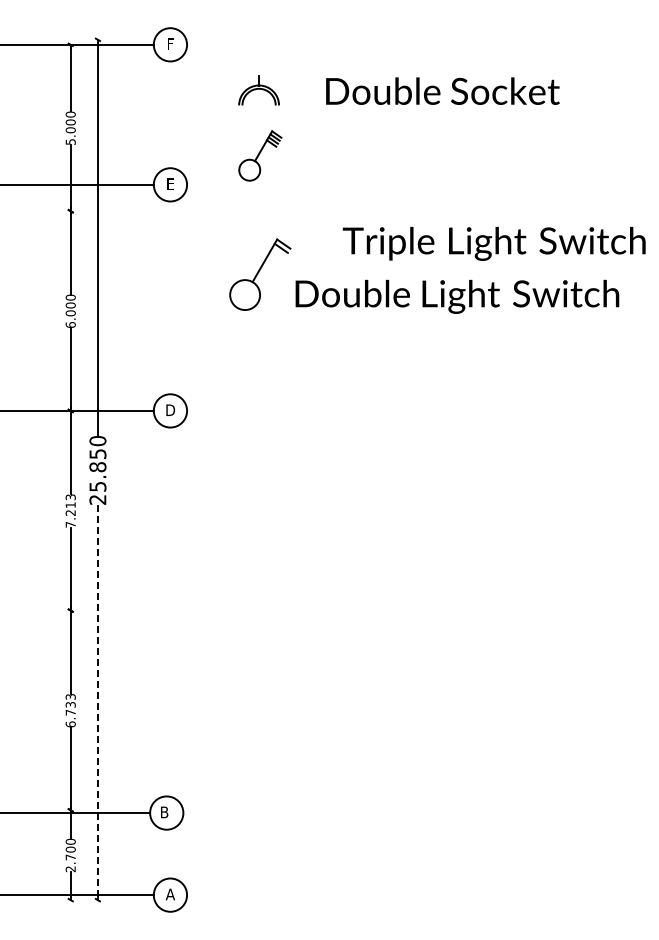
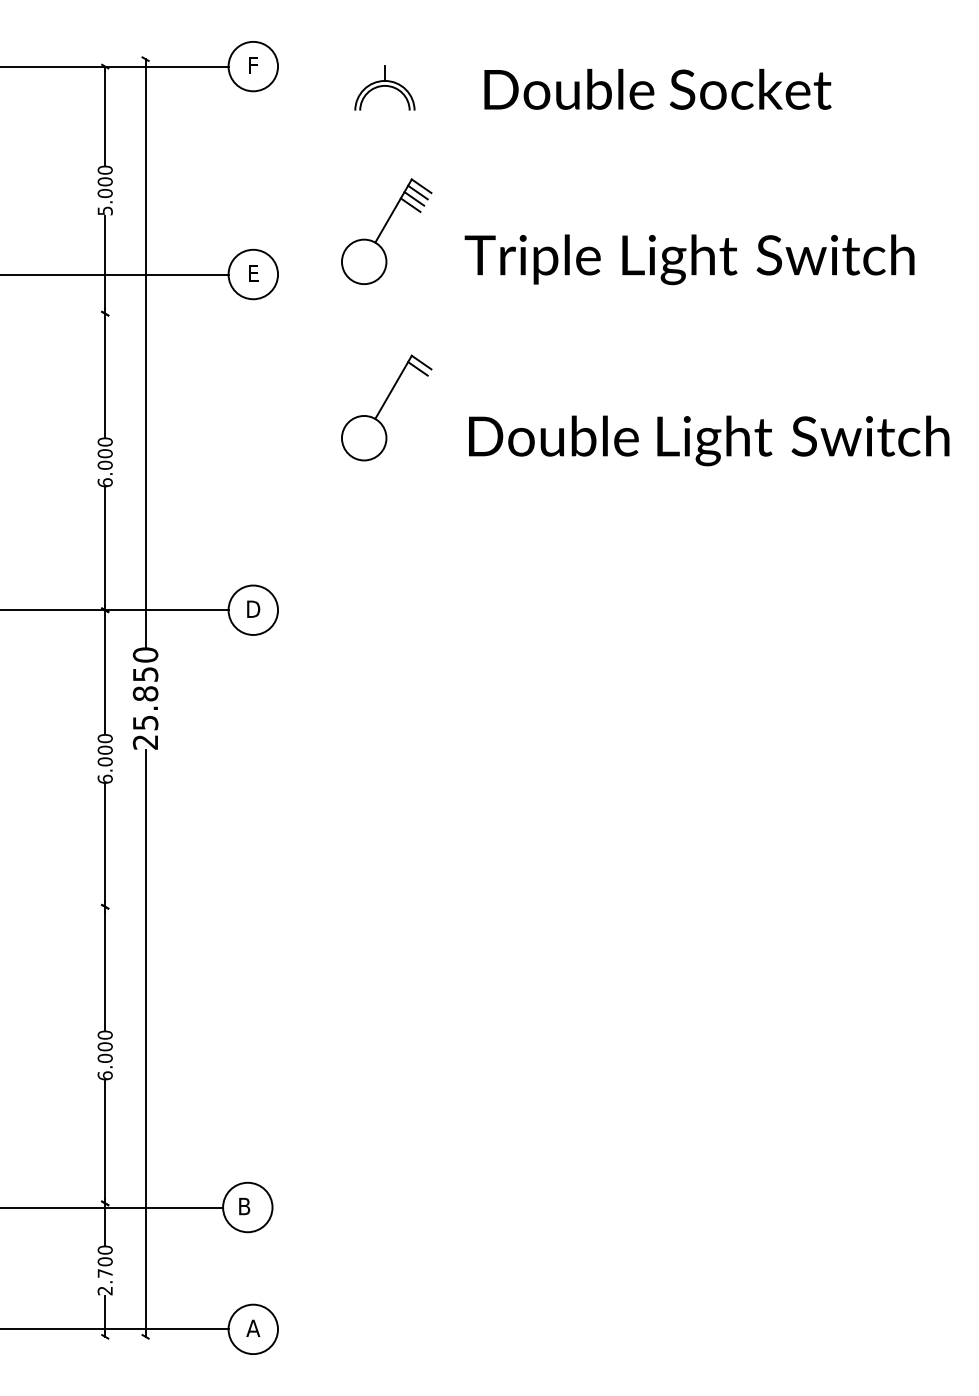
part: (258, 90) -> (384, 88), moved
text: (442, 90) -> (657, 88), moved
part: (260, 155) -> (387, 230), size x1.43
text: (493, 243) -> (688, 259), moved
text: (457, 296) -> (709, 440), moved
text: (70, 510) -> (104, 758), 7.213 -> 6.000
line: (97, 701) -> (144, 1041), dashed -> solid
text: (70, 704) -> (104, 1046), 6.733 -> 6.000

